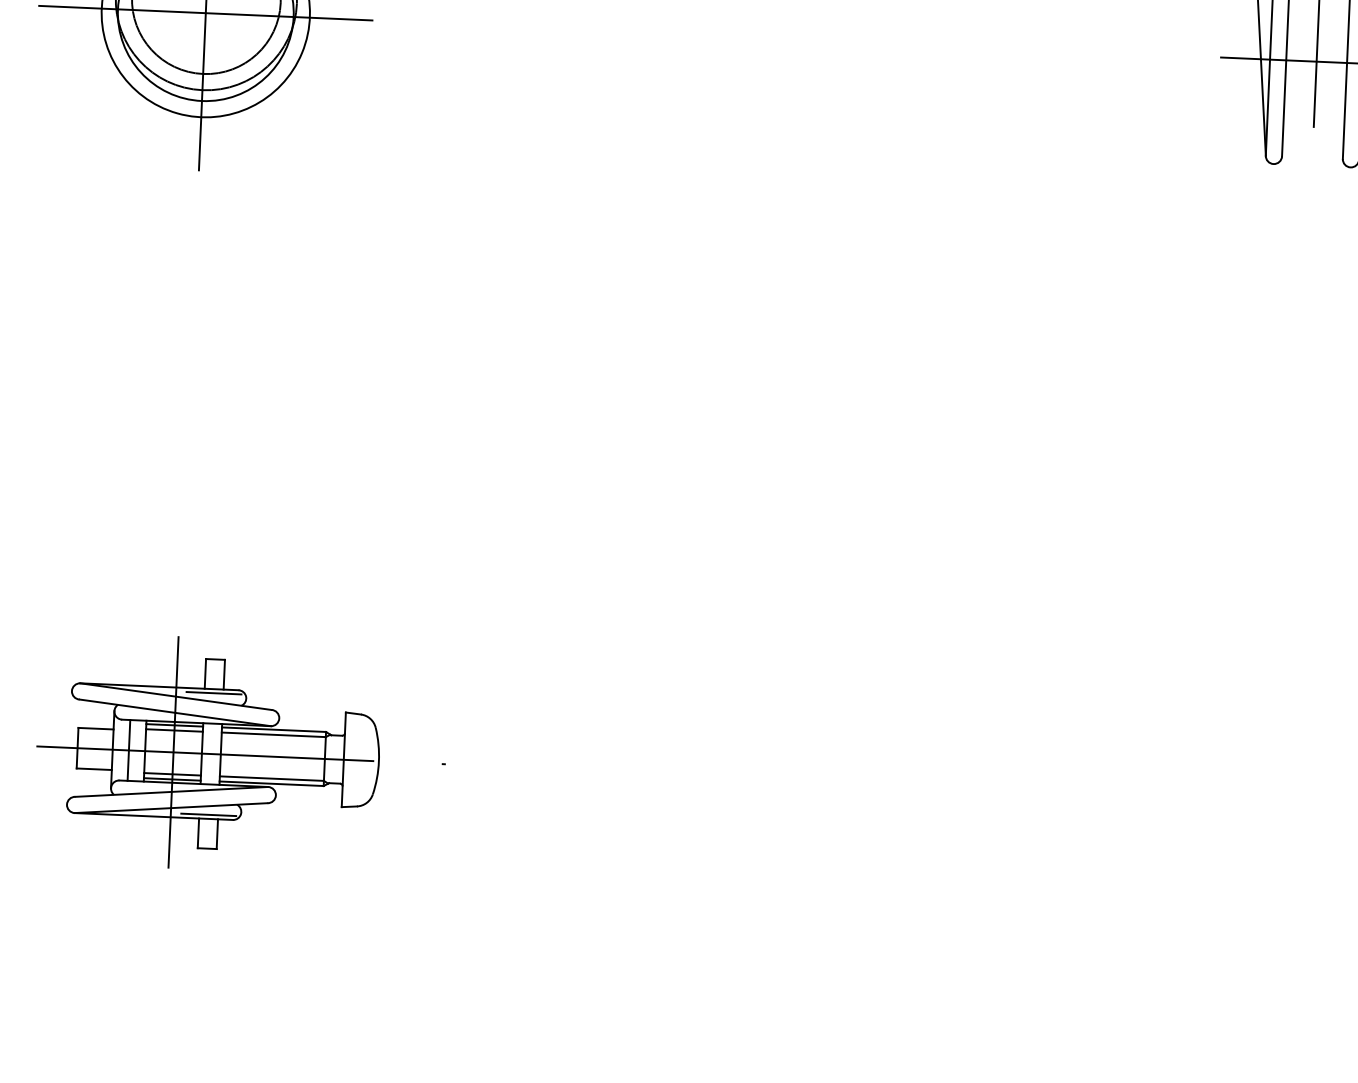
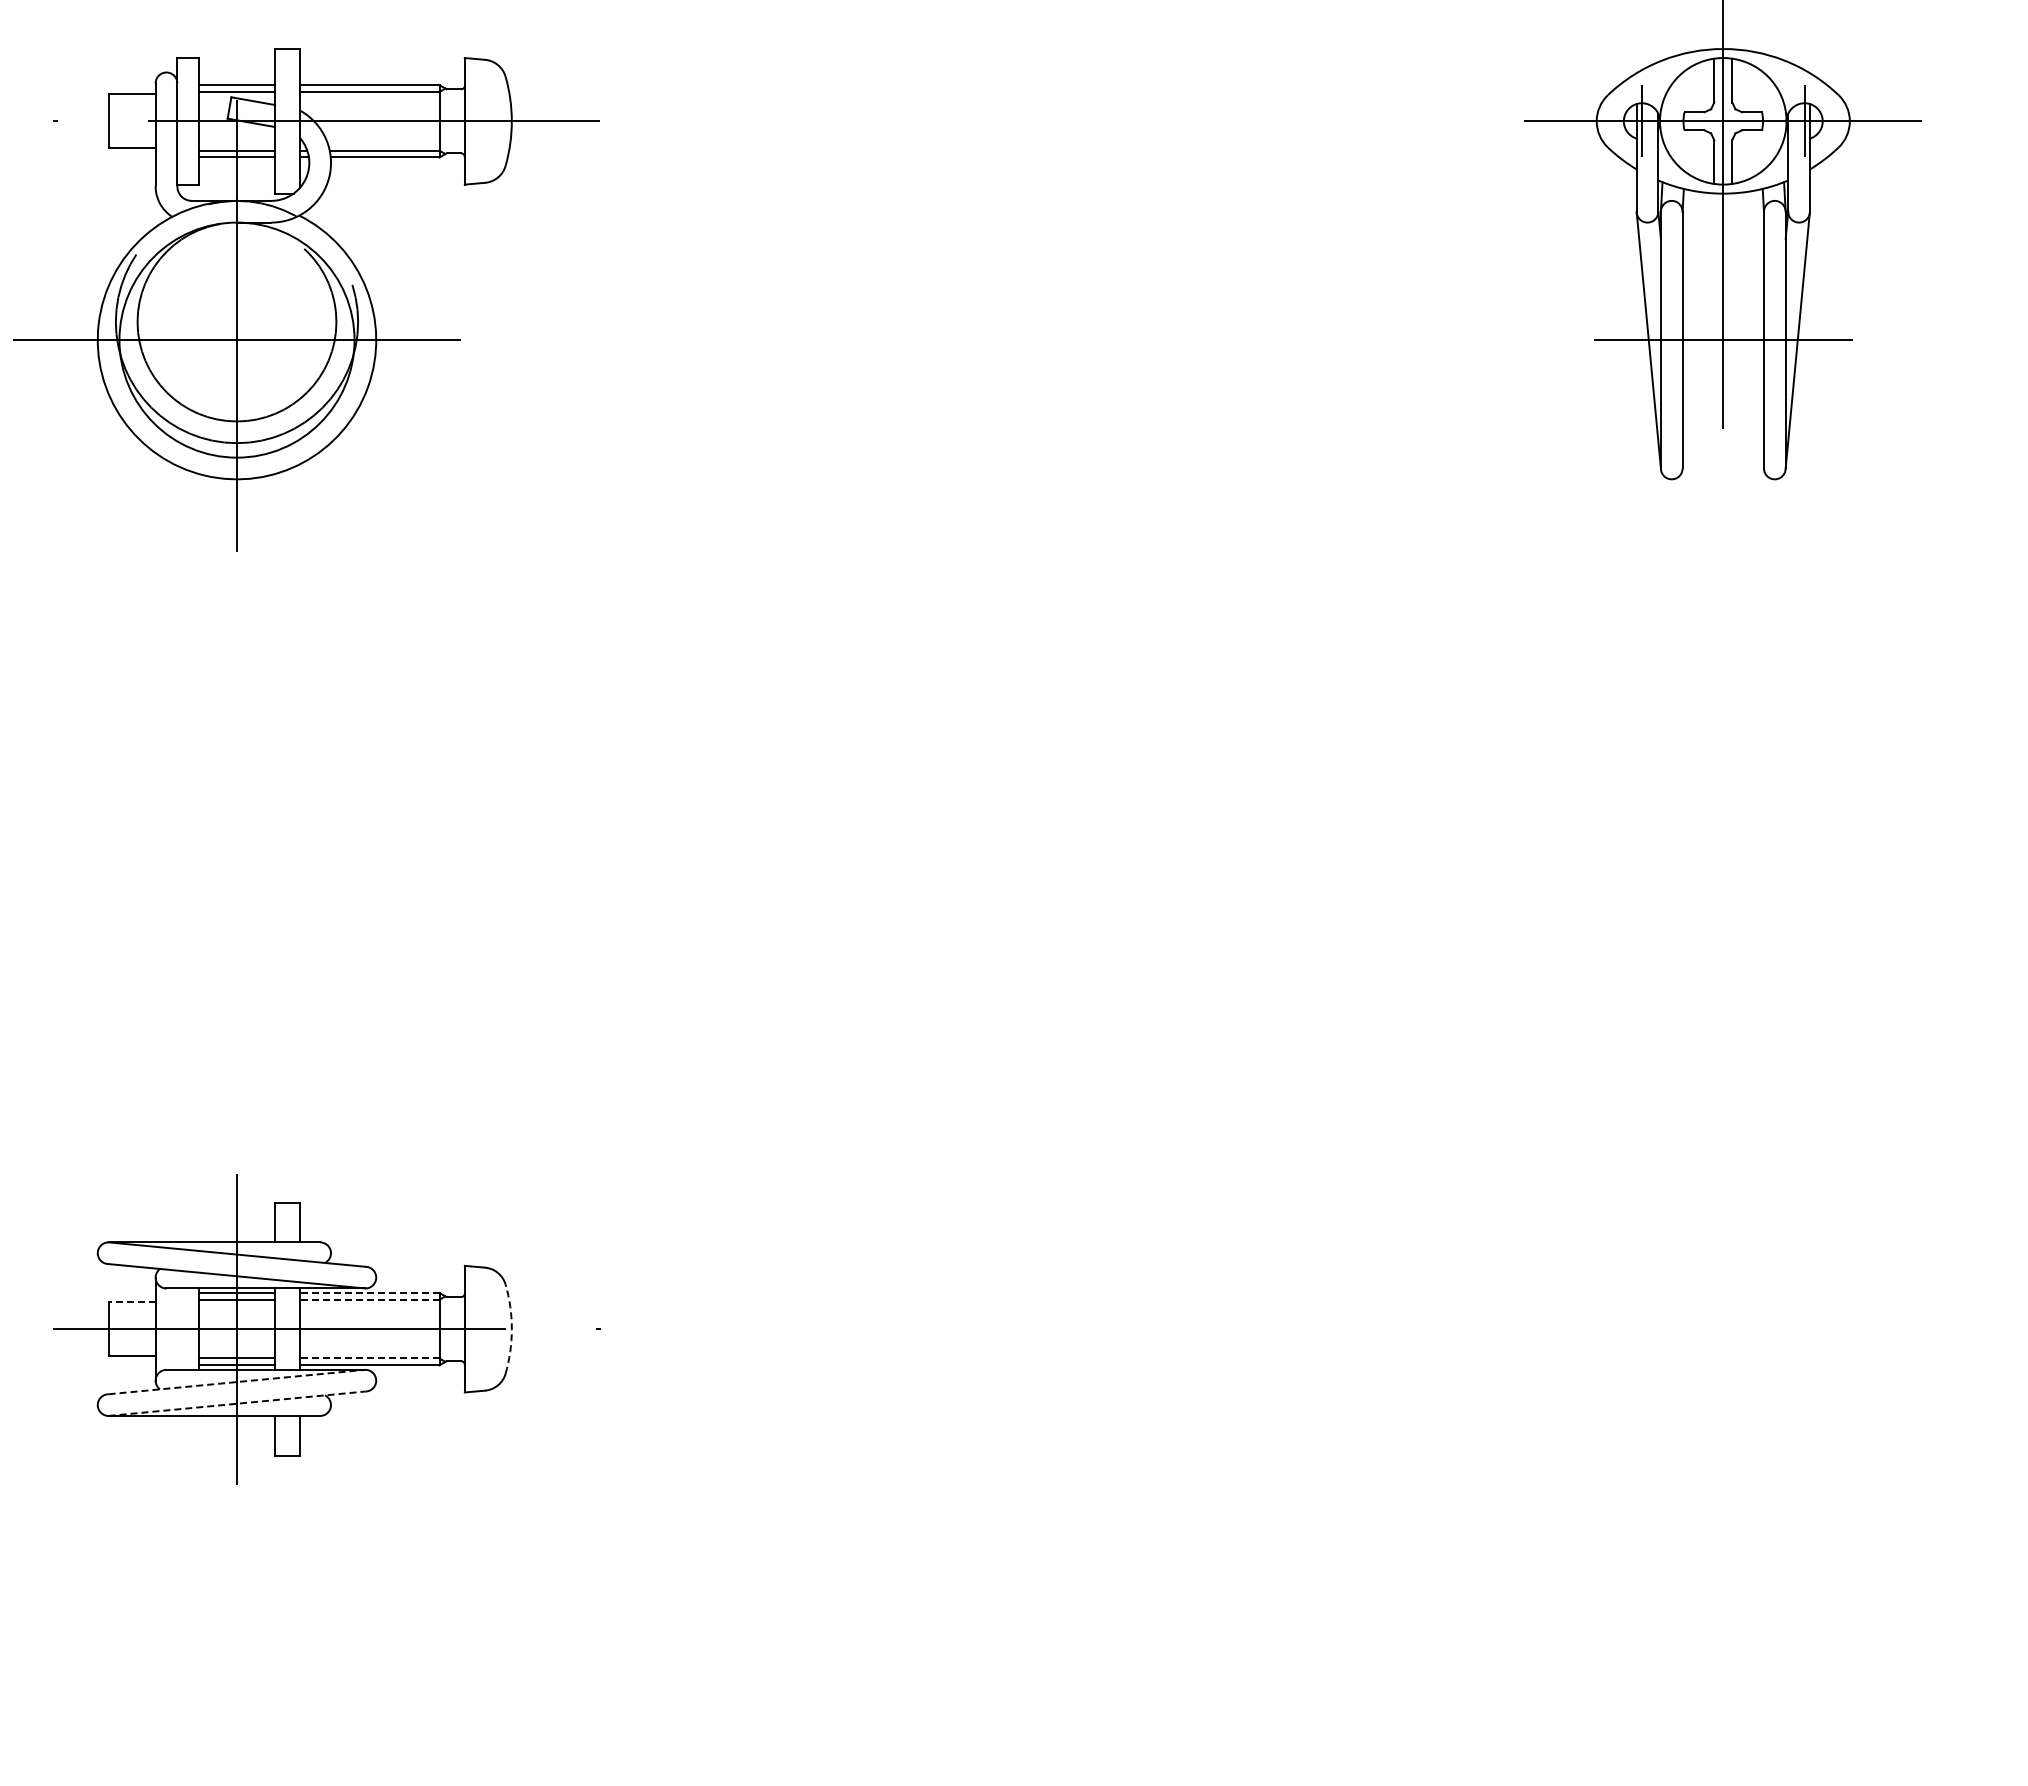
line: (213, 693) -> (287, 1247), removed
line: (96, 729) -> (132, 1302), solid -> dashed
line: (273, 730) -> (369, 1293), solid -> dashed
line: (273, 734) -> (369, 1299), solid -> dashed
line: (129, 749) -> (177, 1328), removed
arc: (378, 761) -> (511, 1329), solid -> dashed
line: (271, 778) -> (369, 1358), solid -> dashed
line: (172, 792) -> (237, 1382), solid -> dashed
line: (171, 807) -> (237, 1403), solid -> dashed
line: (208, 814) -> (287, 1410), removed

